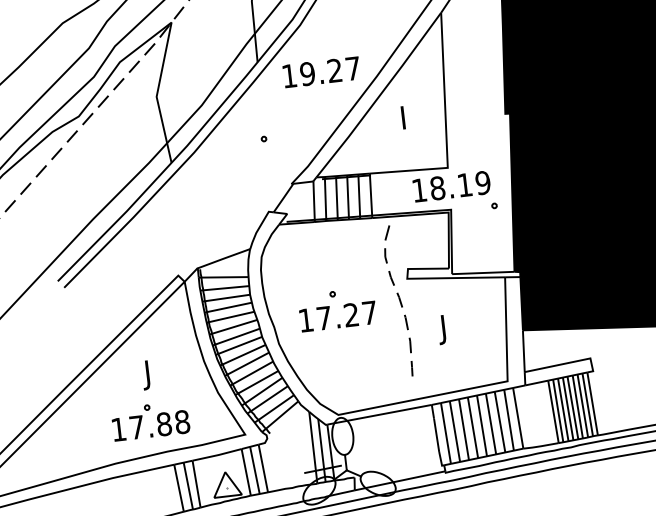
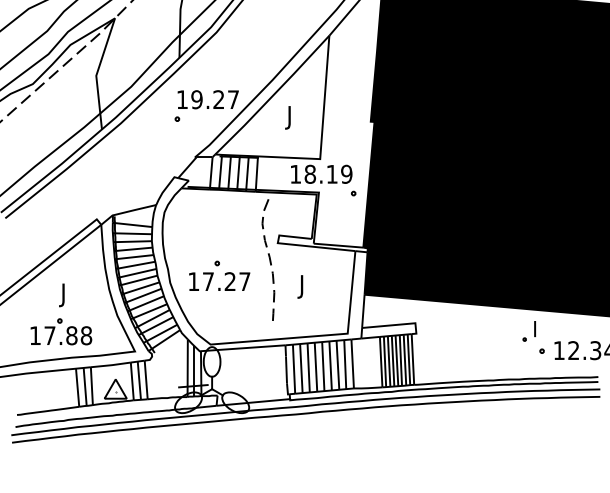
text: (320, 72) -> (207, 99), moved
text: (402, 132) -> (287, 126), I -> J
part: (337, 308) -> (219, 275), moved

